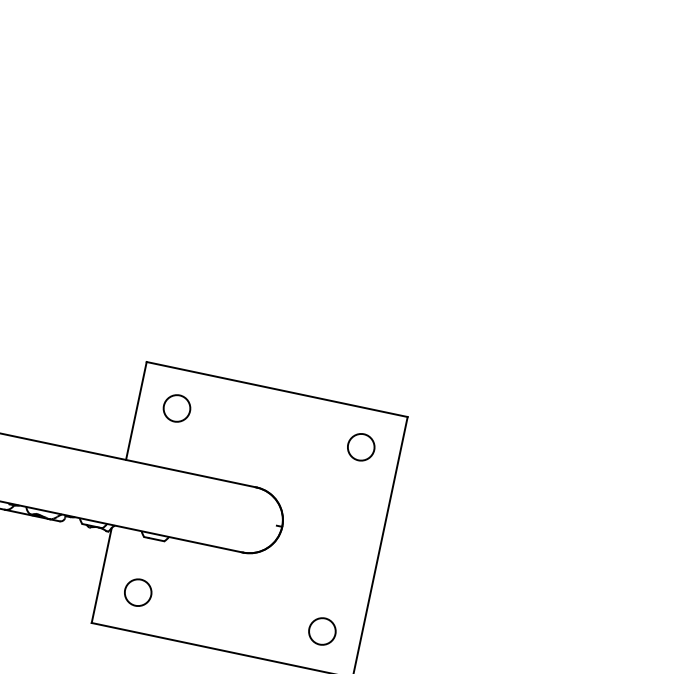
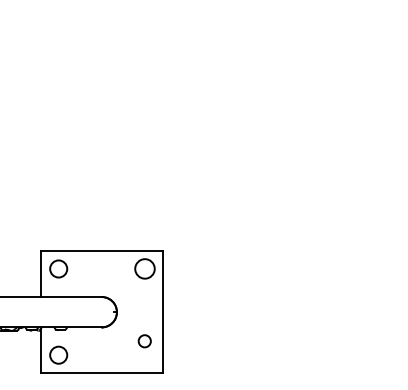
circle: (176, 409) -> (58, 269), size x1.4
circle: (360, 447) -> (144, 269), size x1.6
circle: (137, 593) -> (58, 355), size x1.4
circle: (321, 631) -> (144, 341), moved

